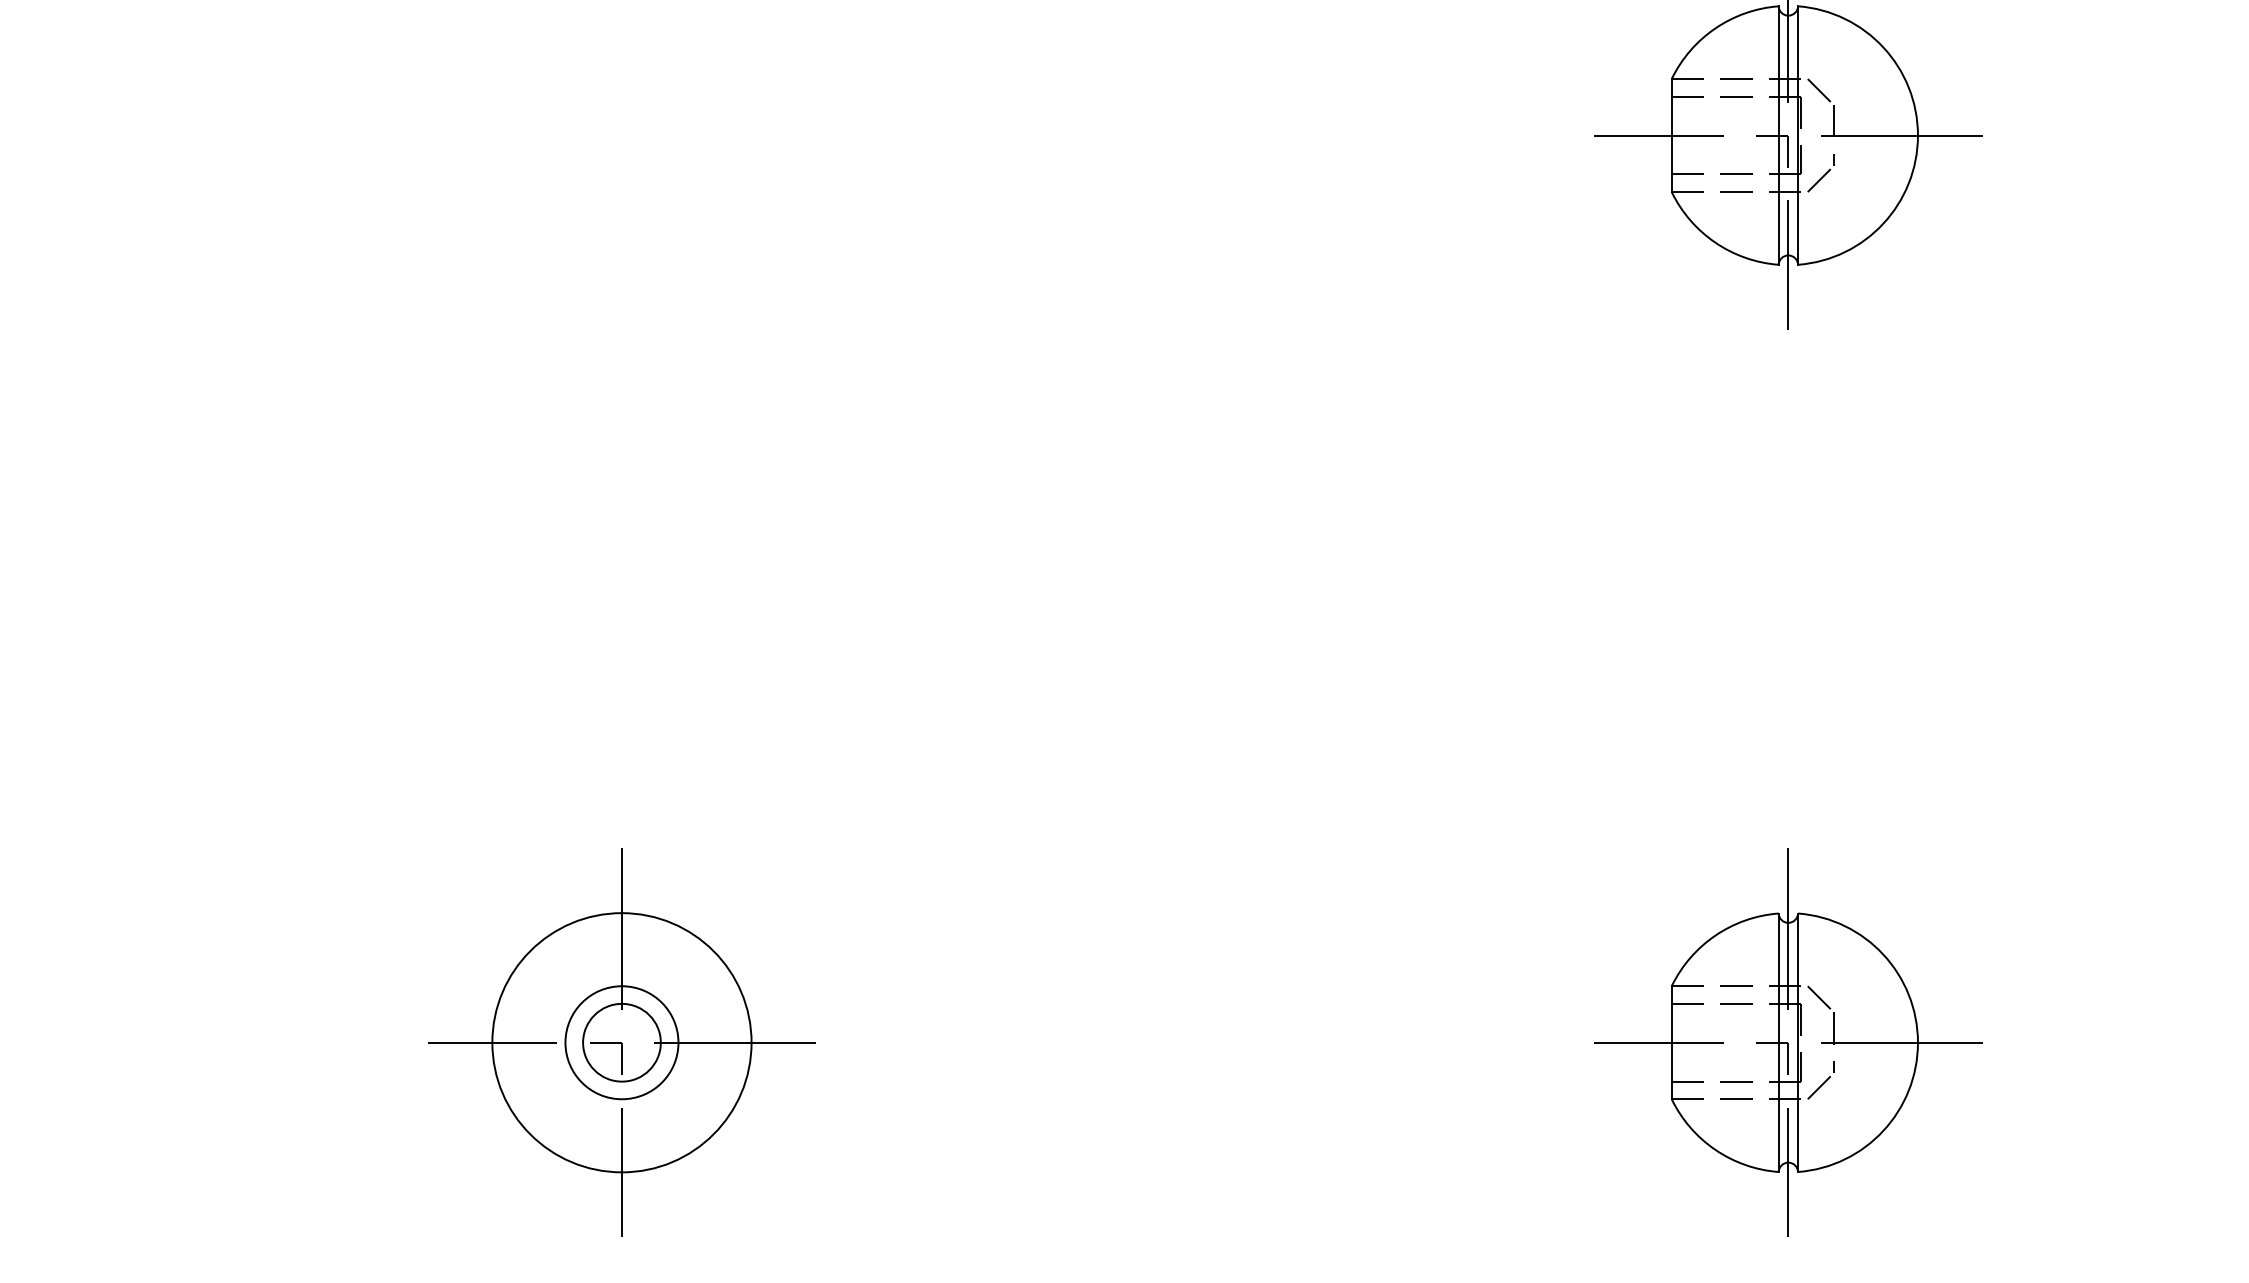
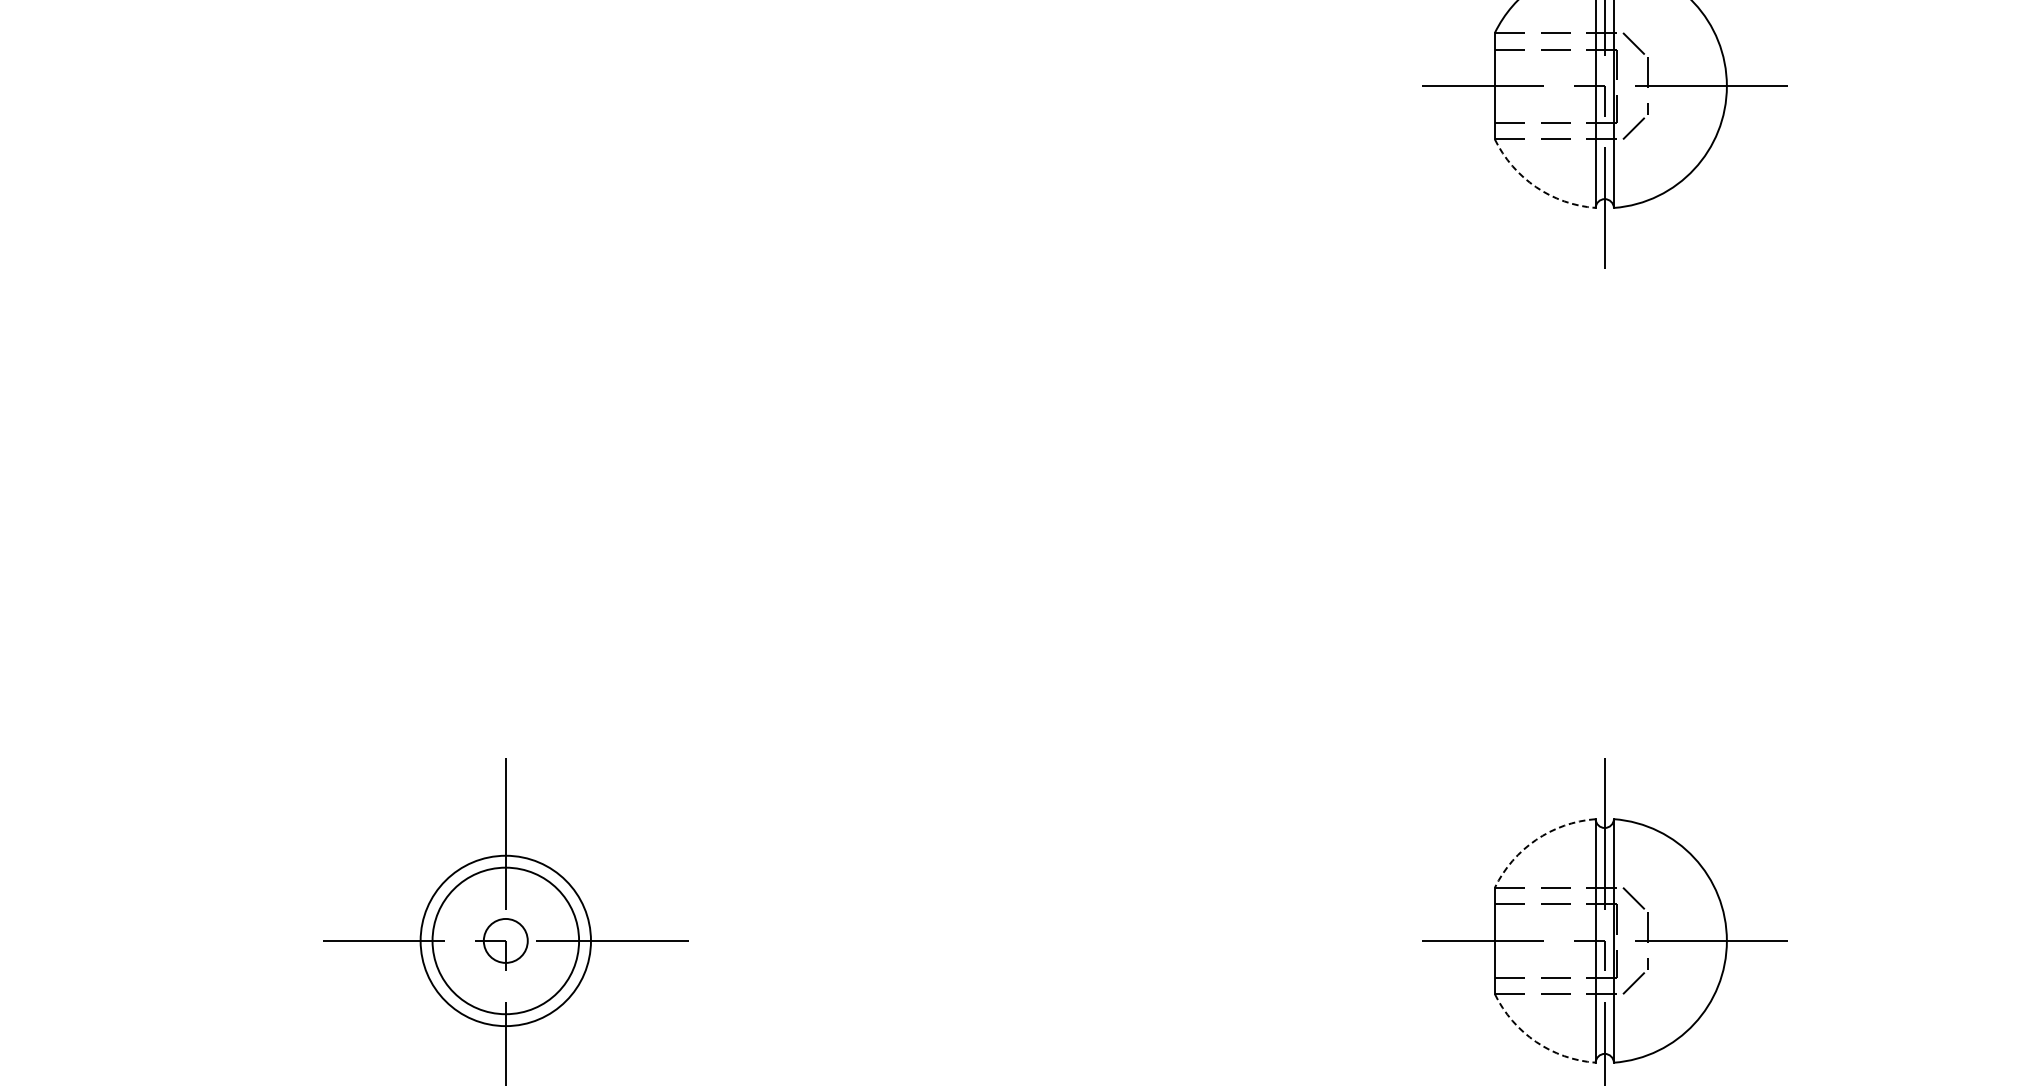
arc: (1715, 242) -> (1536, 186), solid -> dashed
arc: (1715, 935) -> (1536, 839), solid -> dashed
circle: (621, 1042) -> (505, 940), size x0.6
circle: (621, 1042) -> (505, 940), size x0.6
circle: (621, 1042) -> (505, 940), size x1.6
arc: (1715, 1149) -> (1536, 1041), solid -> dashed

